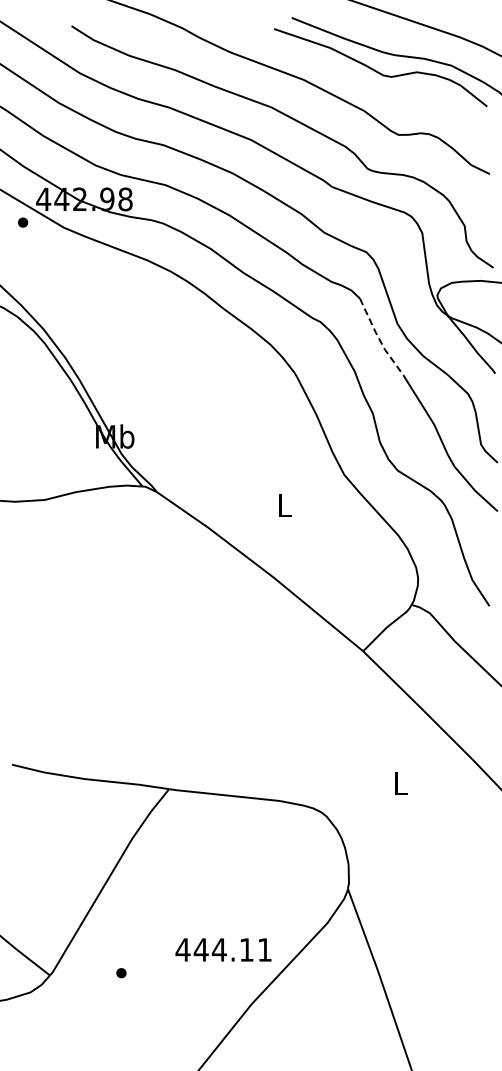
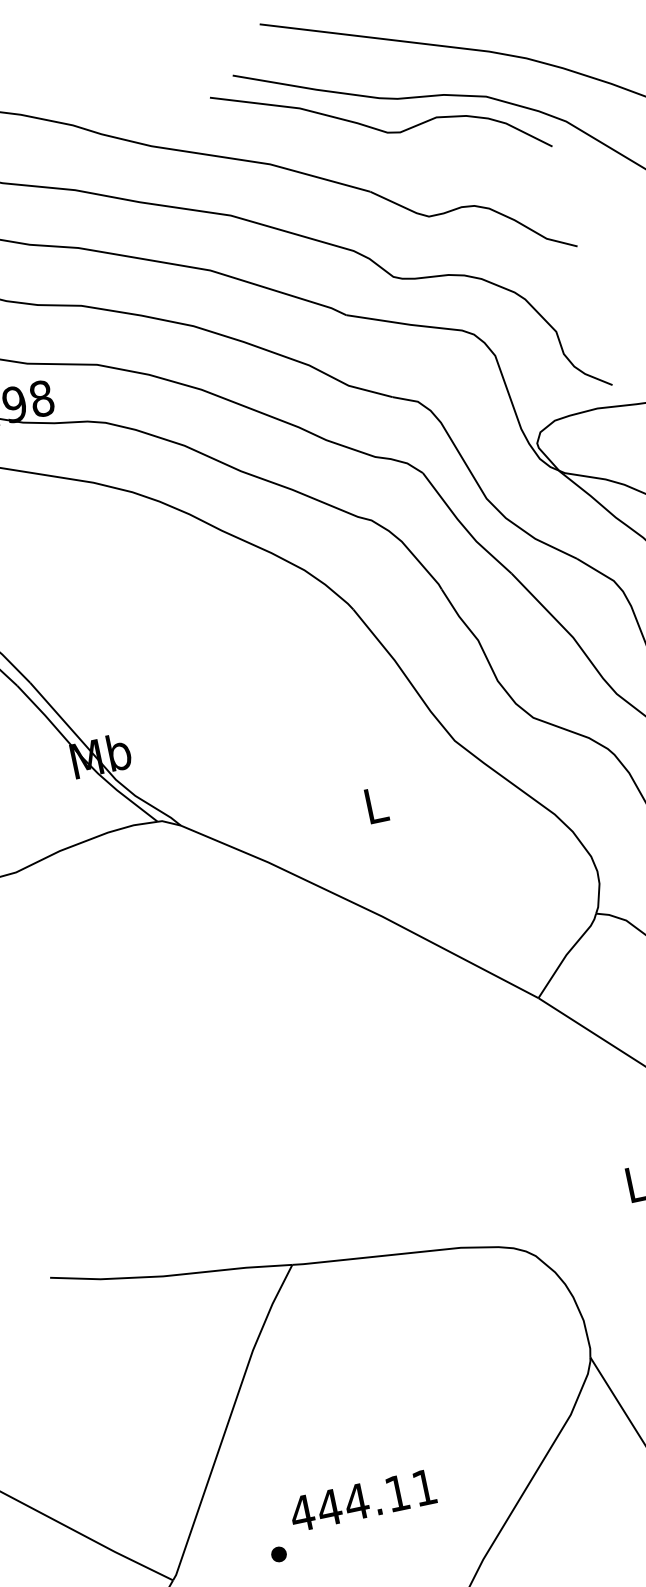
line: (379, 338) -> (464, 526), dashed -> solid
text: (223, 949) -> (362, 1499), moved

